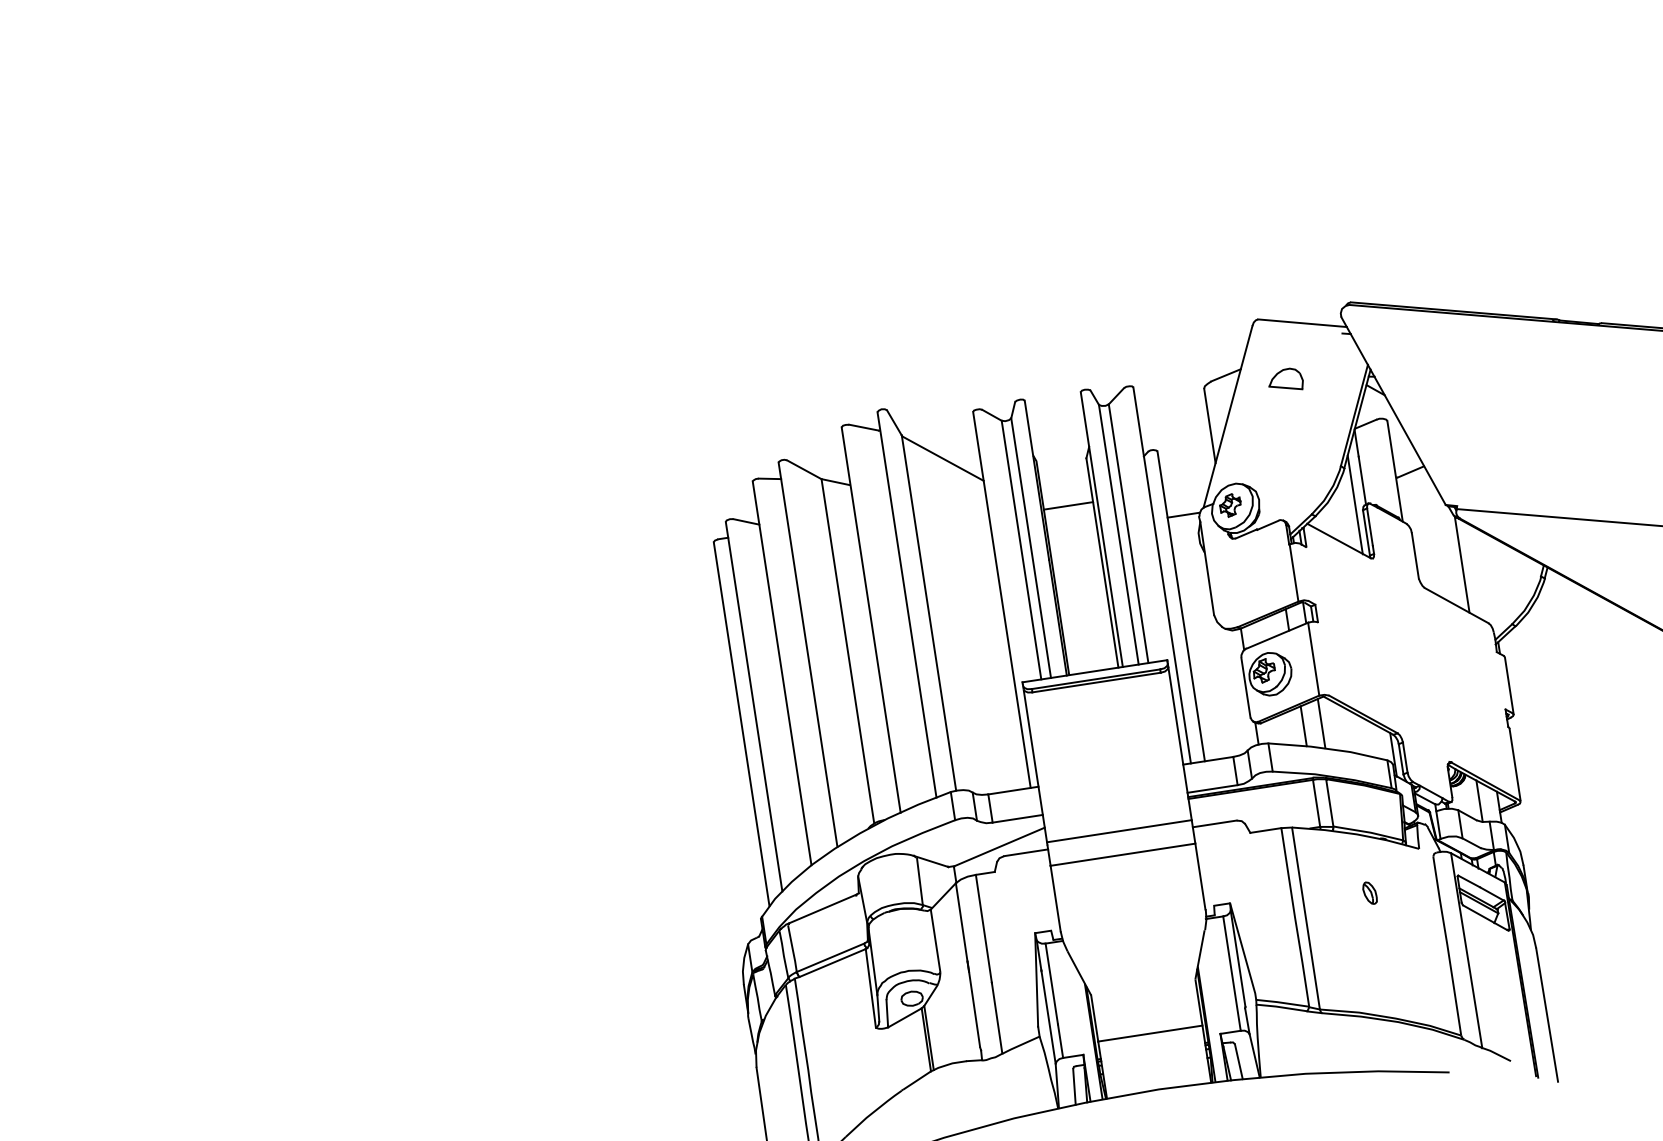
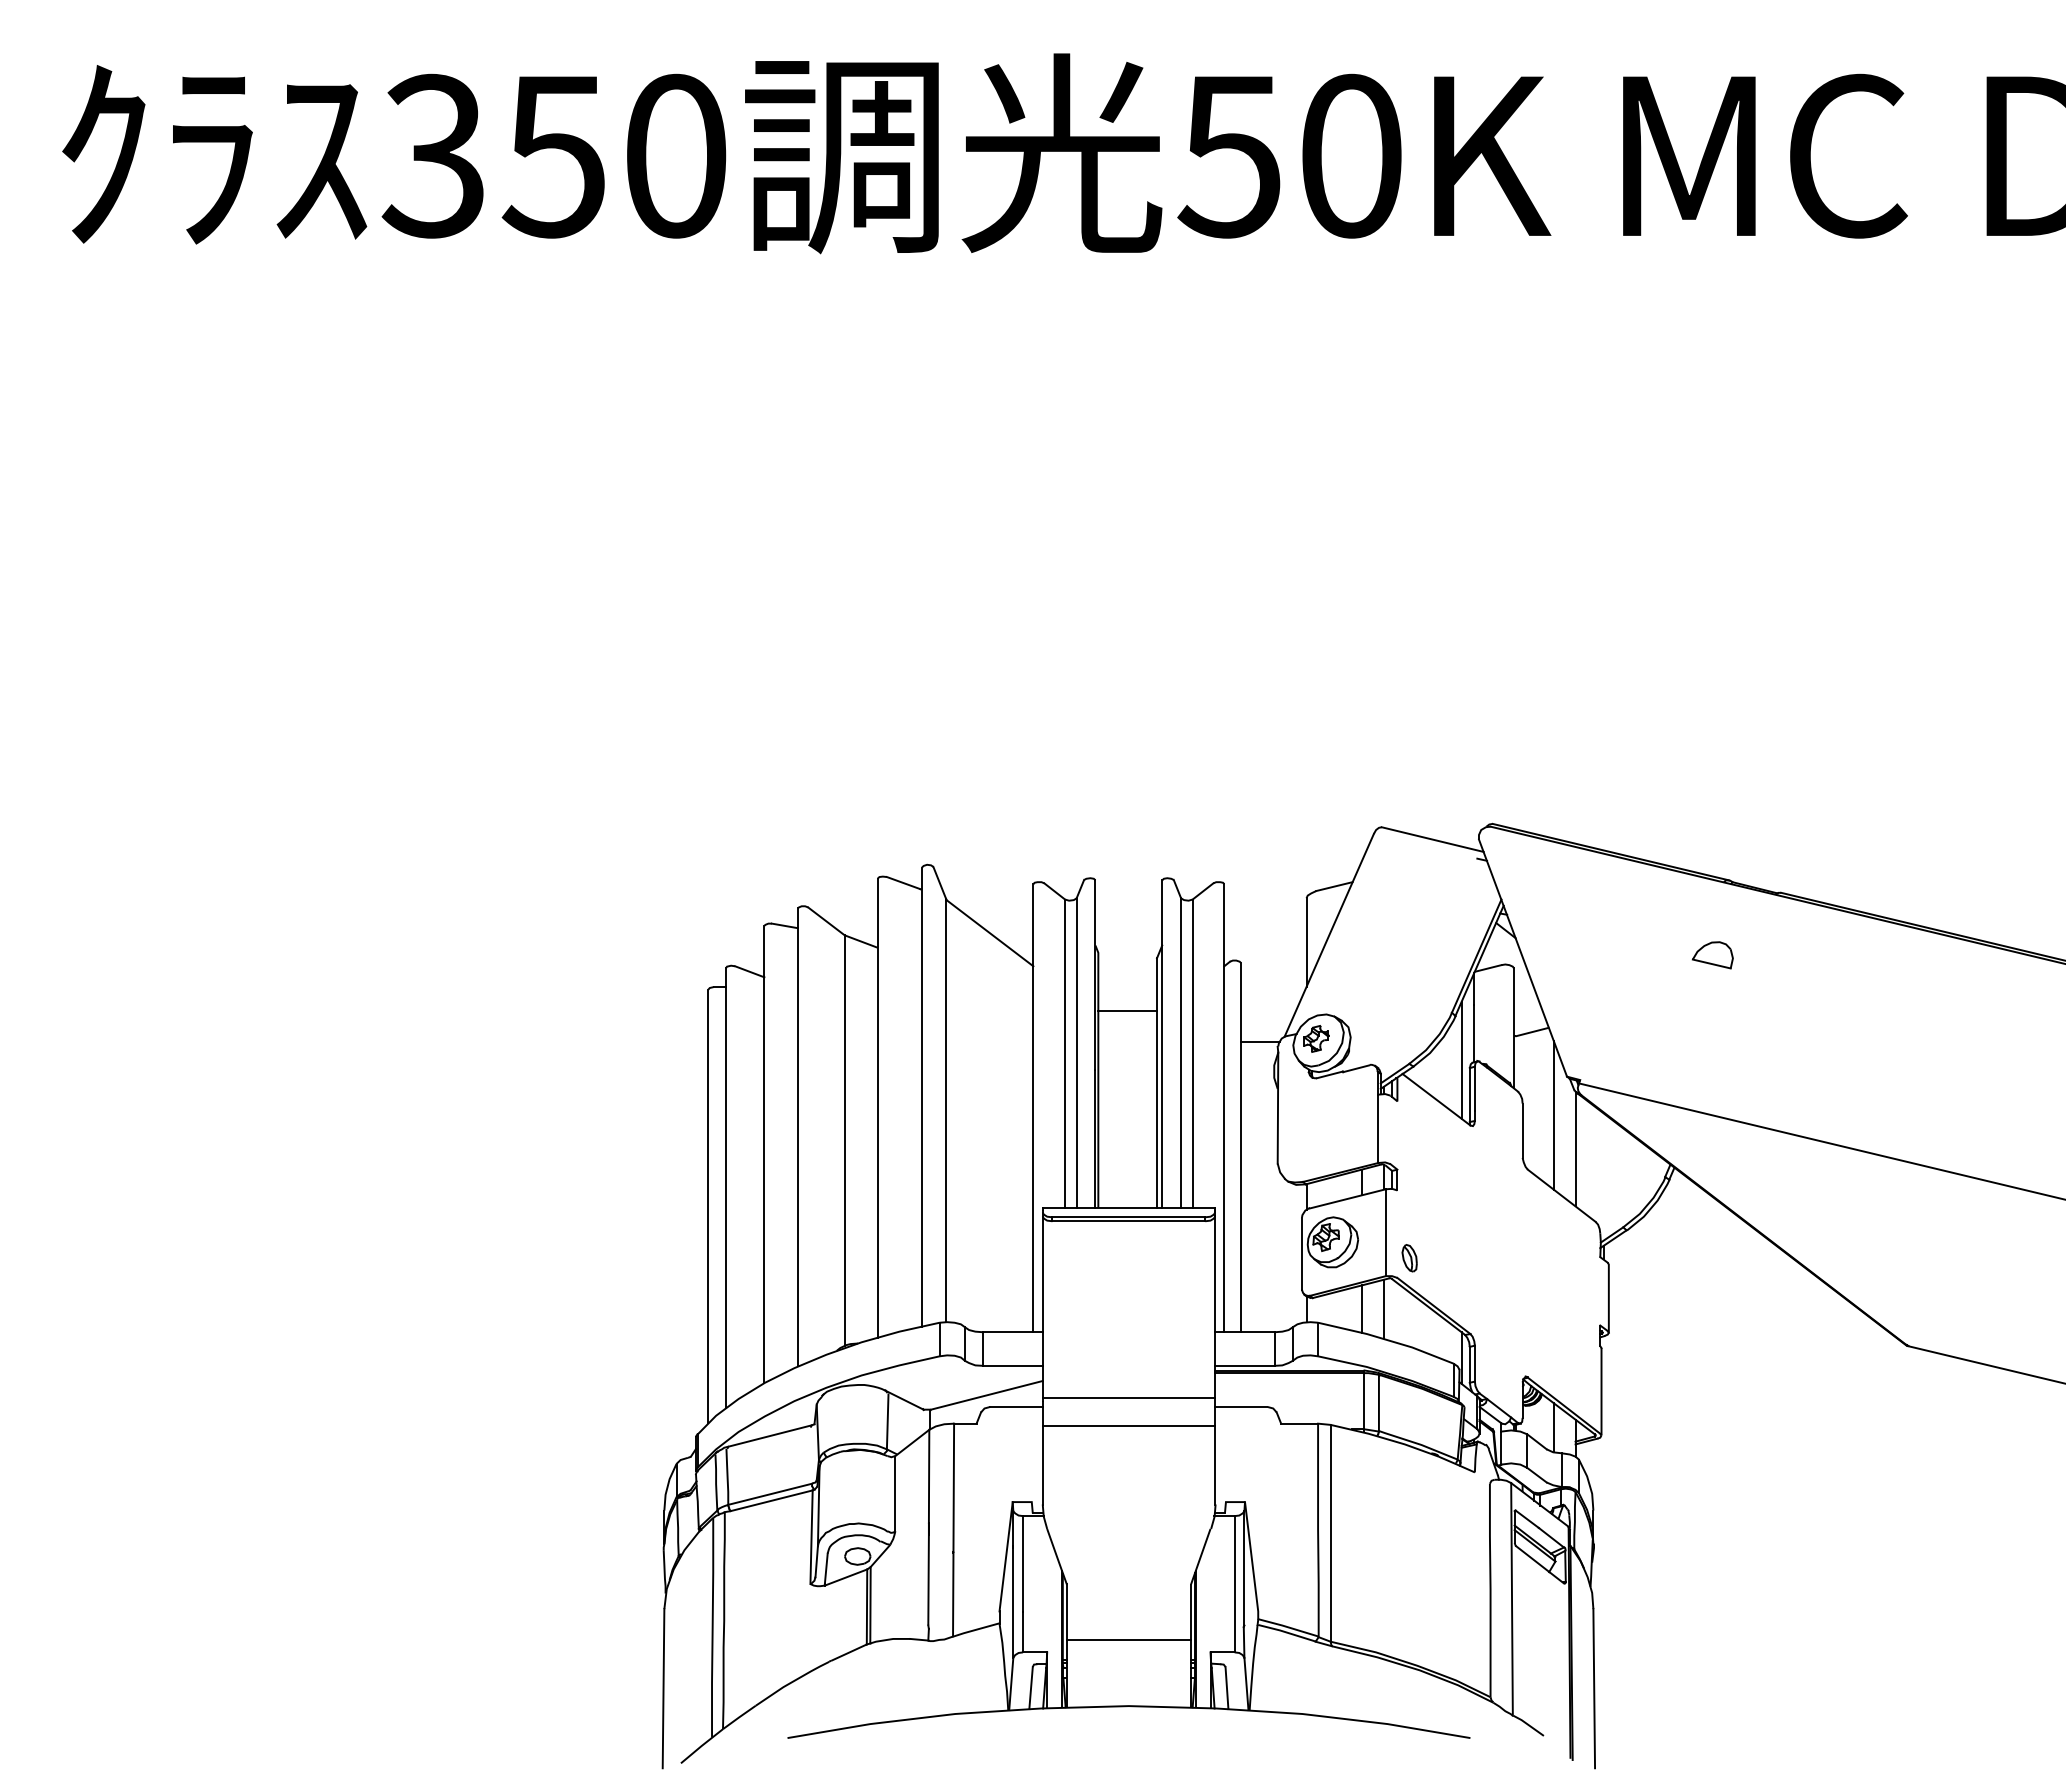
part: (1285, 380) -> (1712, 955), moved
line: (1439, 539) -> (1553, 1115), added
part: (1369, 893) -> (1409, 1258), moved

